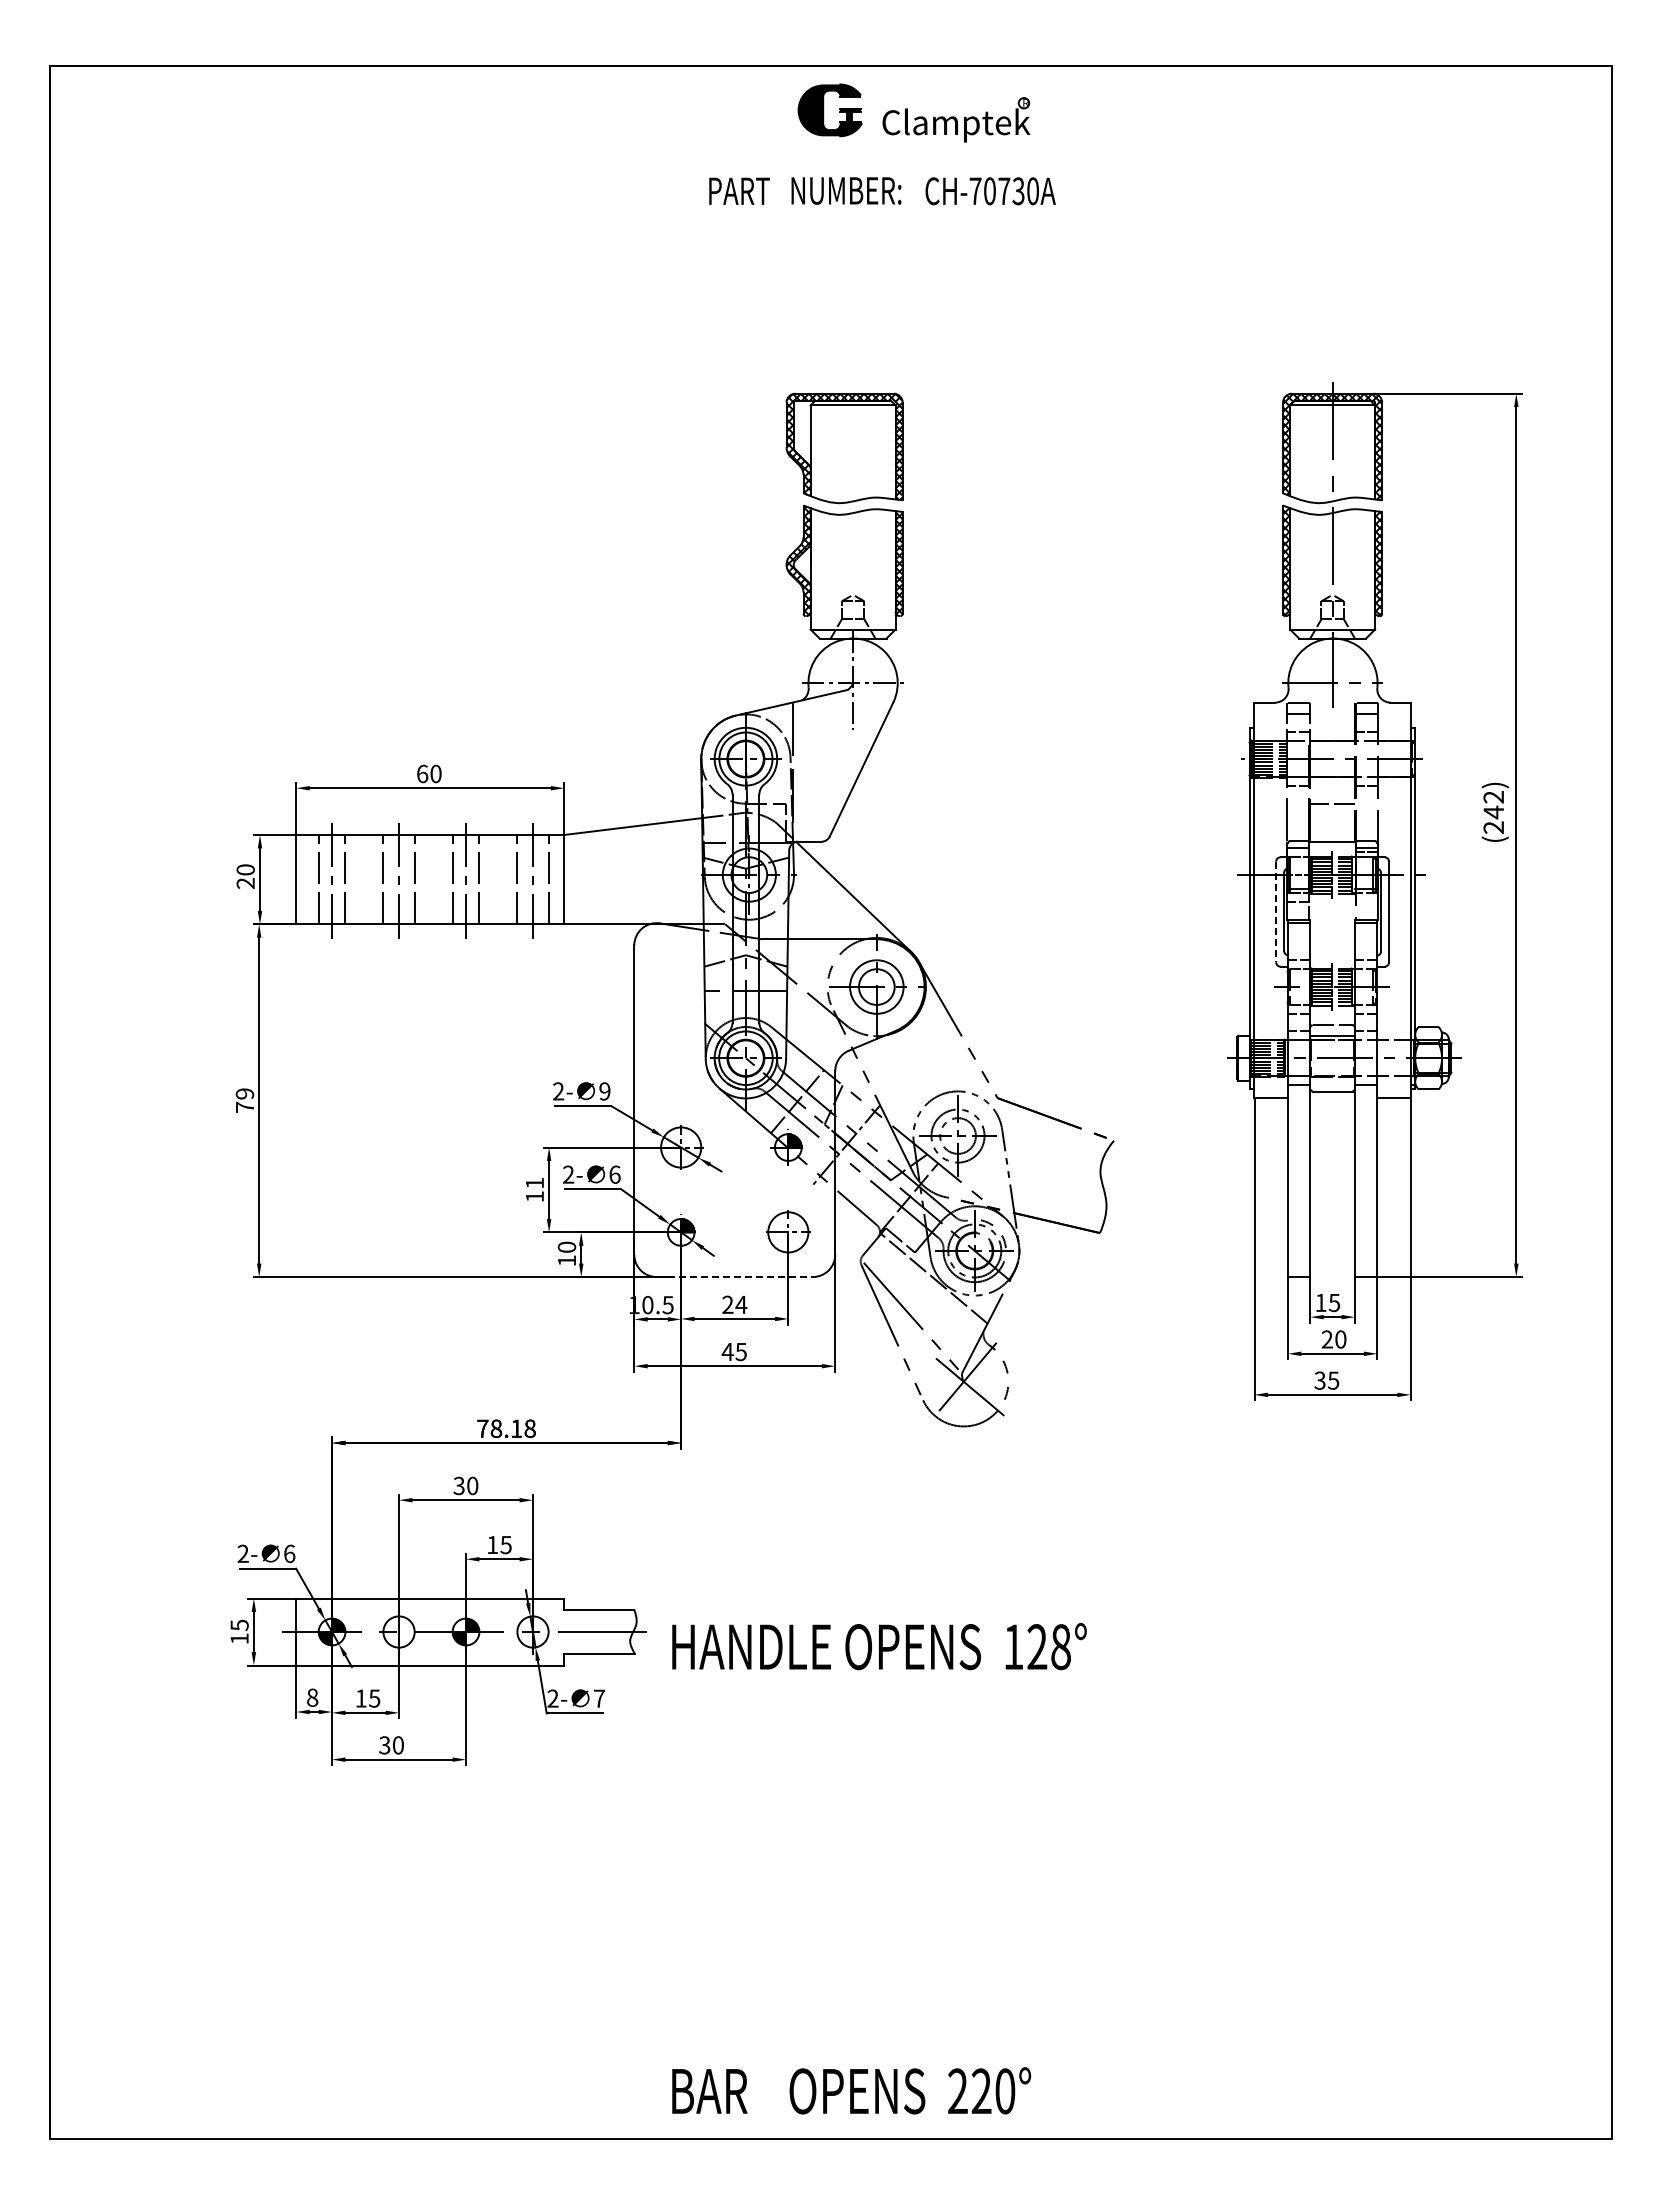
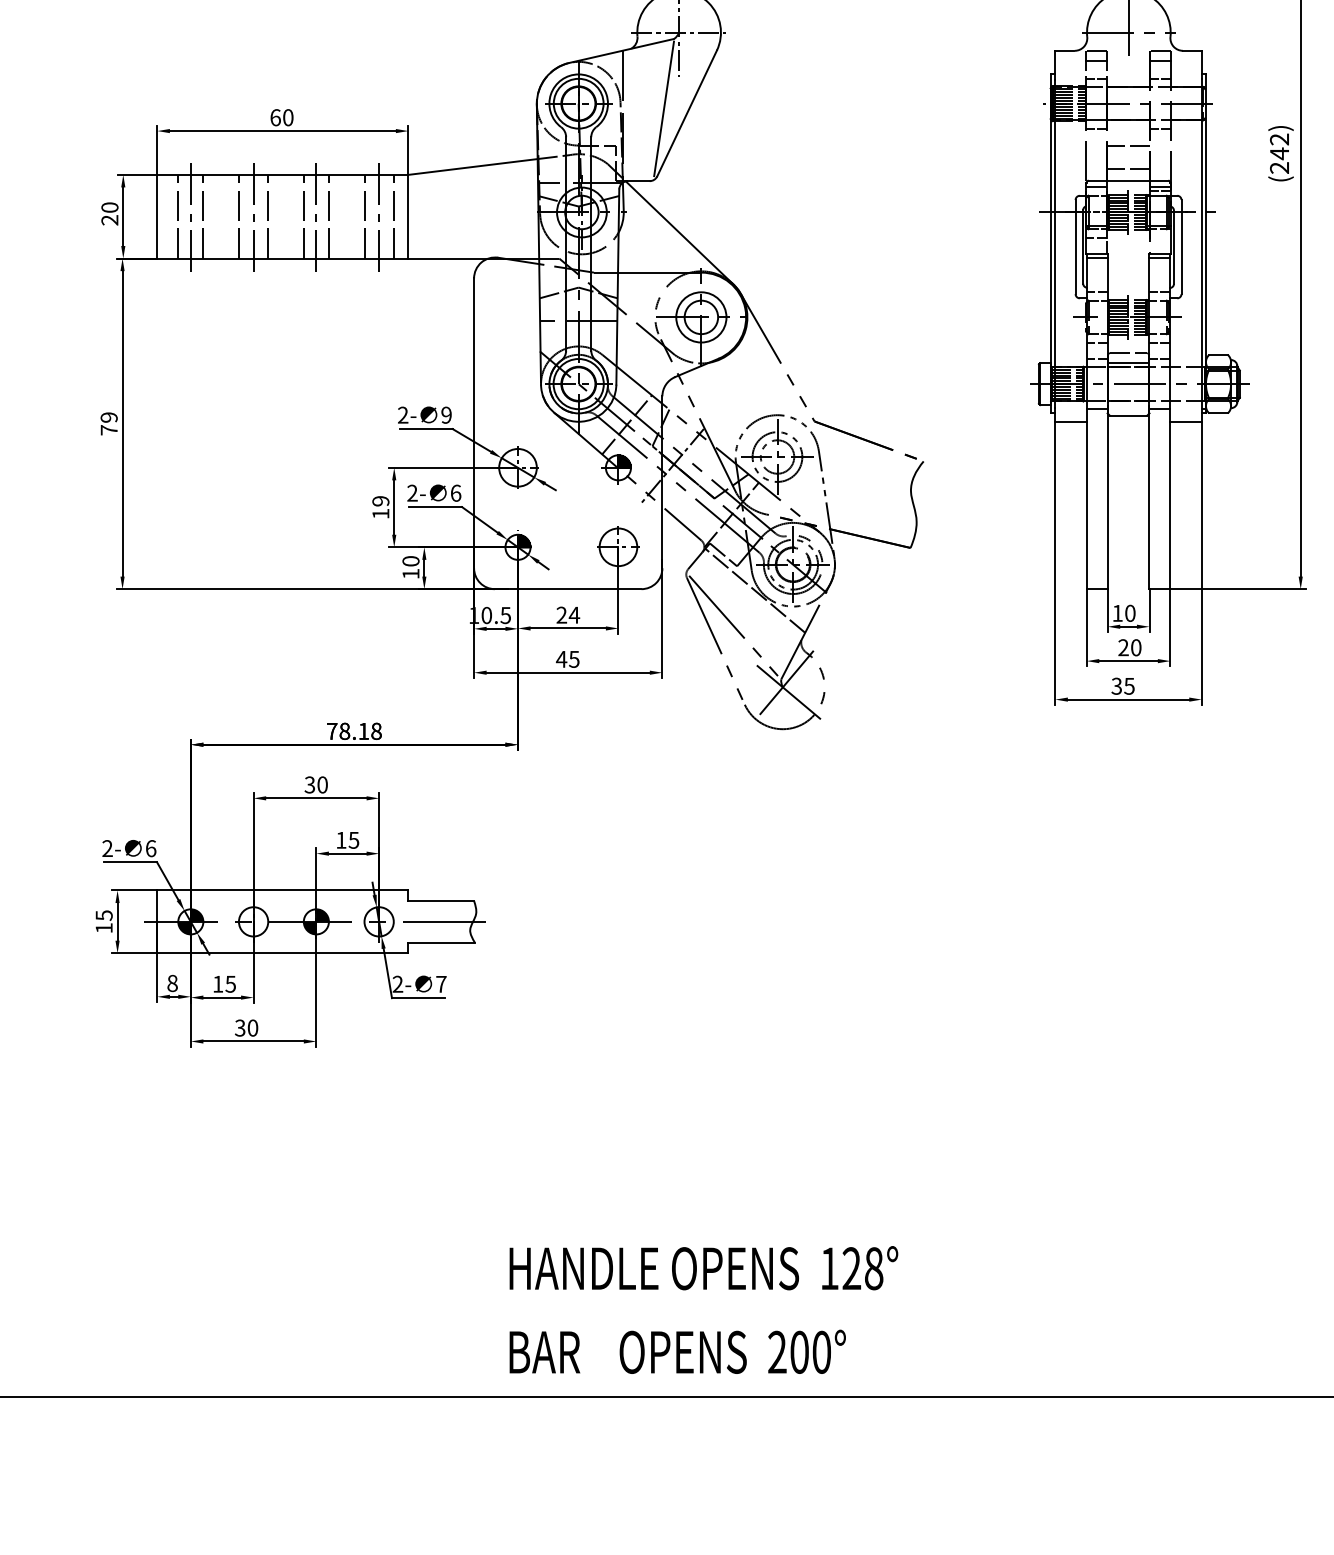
line: (836, 764) -> (663, 108), added
line: (1332, 828) -> (1128, 168), added
line: (1276, 912) -> (1075, 247), dashed -> solid
text: (534, 1182) -> (380, 500), 11 -> 19
line: (735, 1277) -> (568, 589), dashed -> solid
text: (1334, 1302) -> (1130, 613), 15 -> 10
text: (879, 1646) -> (703, 1268), moved
text: (981, 2091) -> (799, 1352), 220° -> 200°

